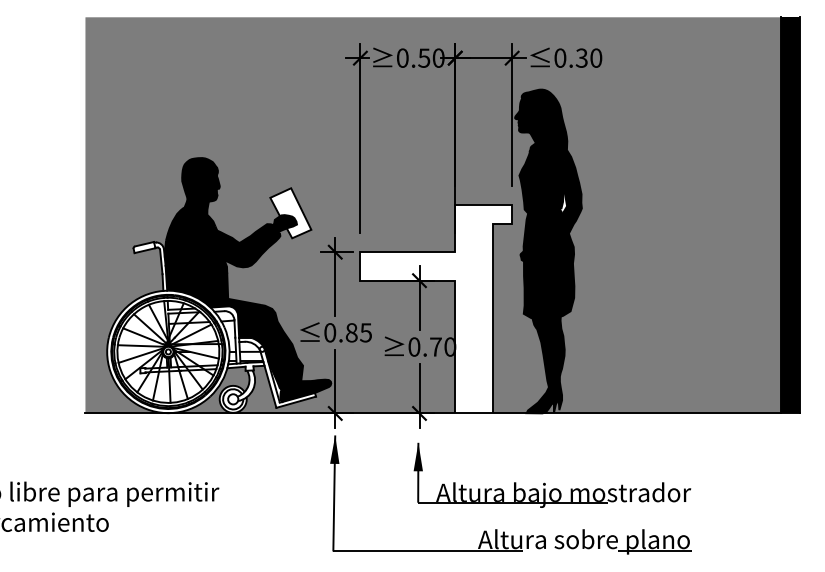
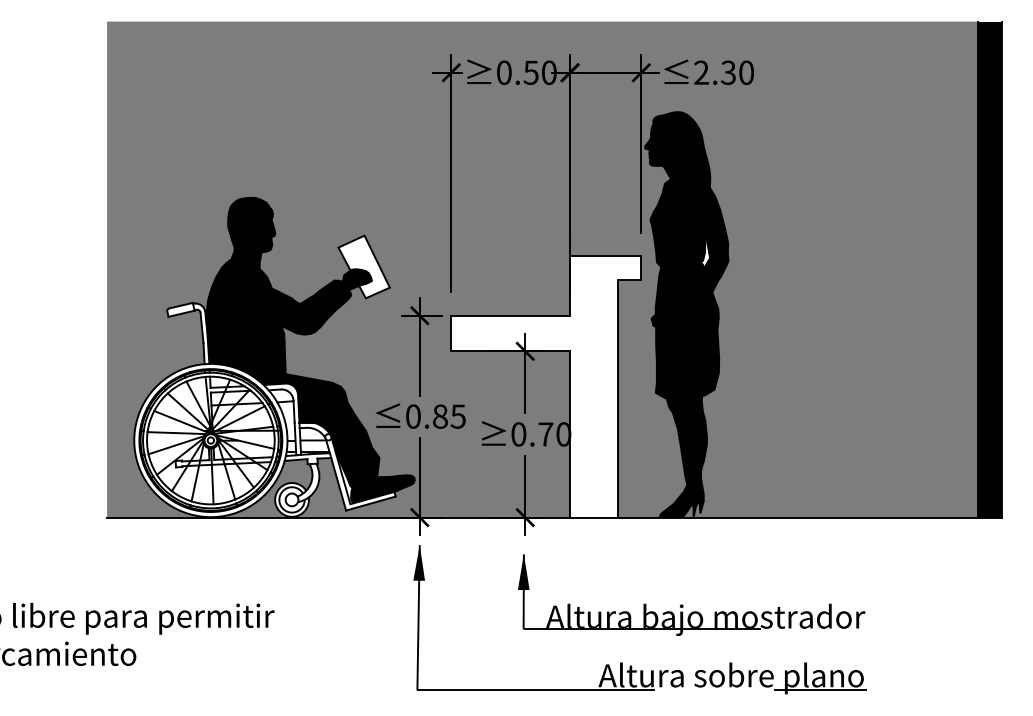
text: (560, 57) -> (701, 72), 0.30 -> 2.30

